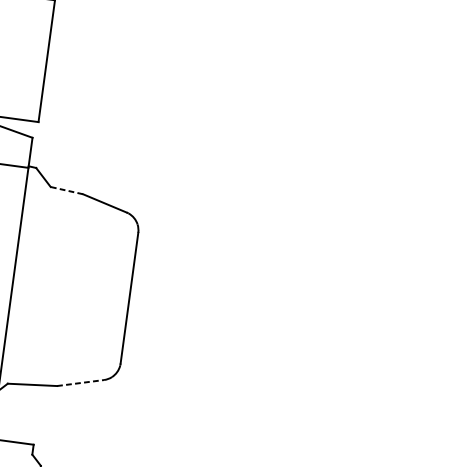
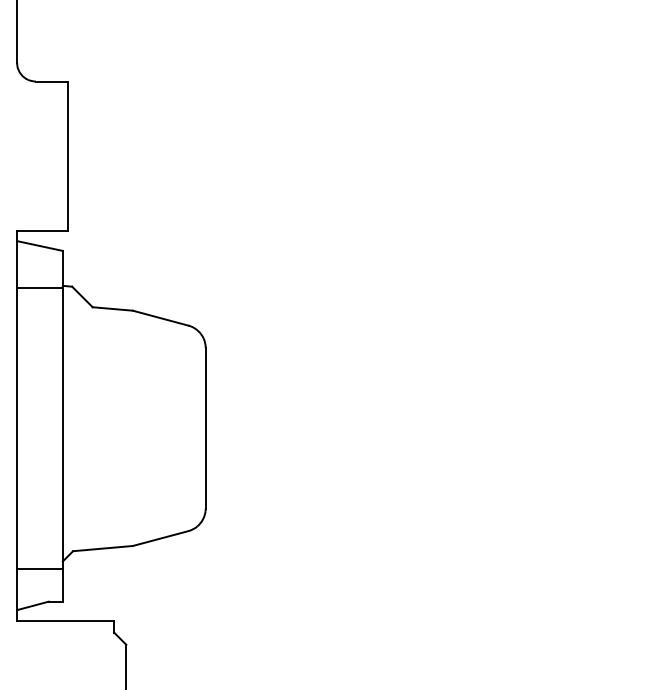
line: (66, 190) -> (112, 308), dashed -> solid
line: (80, 382) -> (160, 538), dashed -> solid

